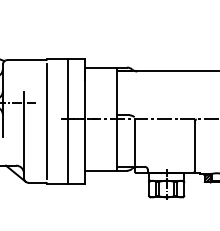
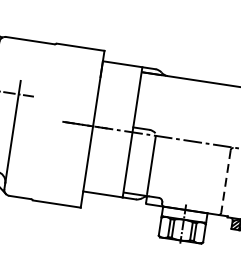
line: (47, 121) -> (44, 122), removed
line: (68, 121) -> (71, 126), removed
line: (194, 146) -> (225, 181), solid -> dashed

